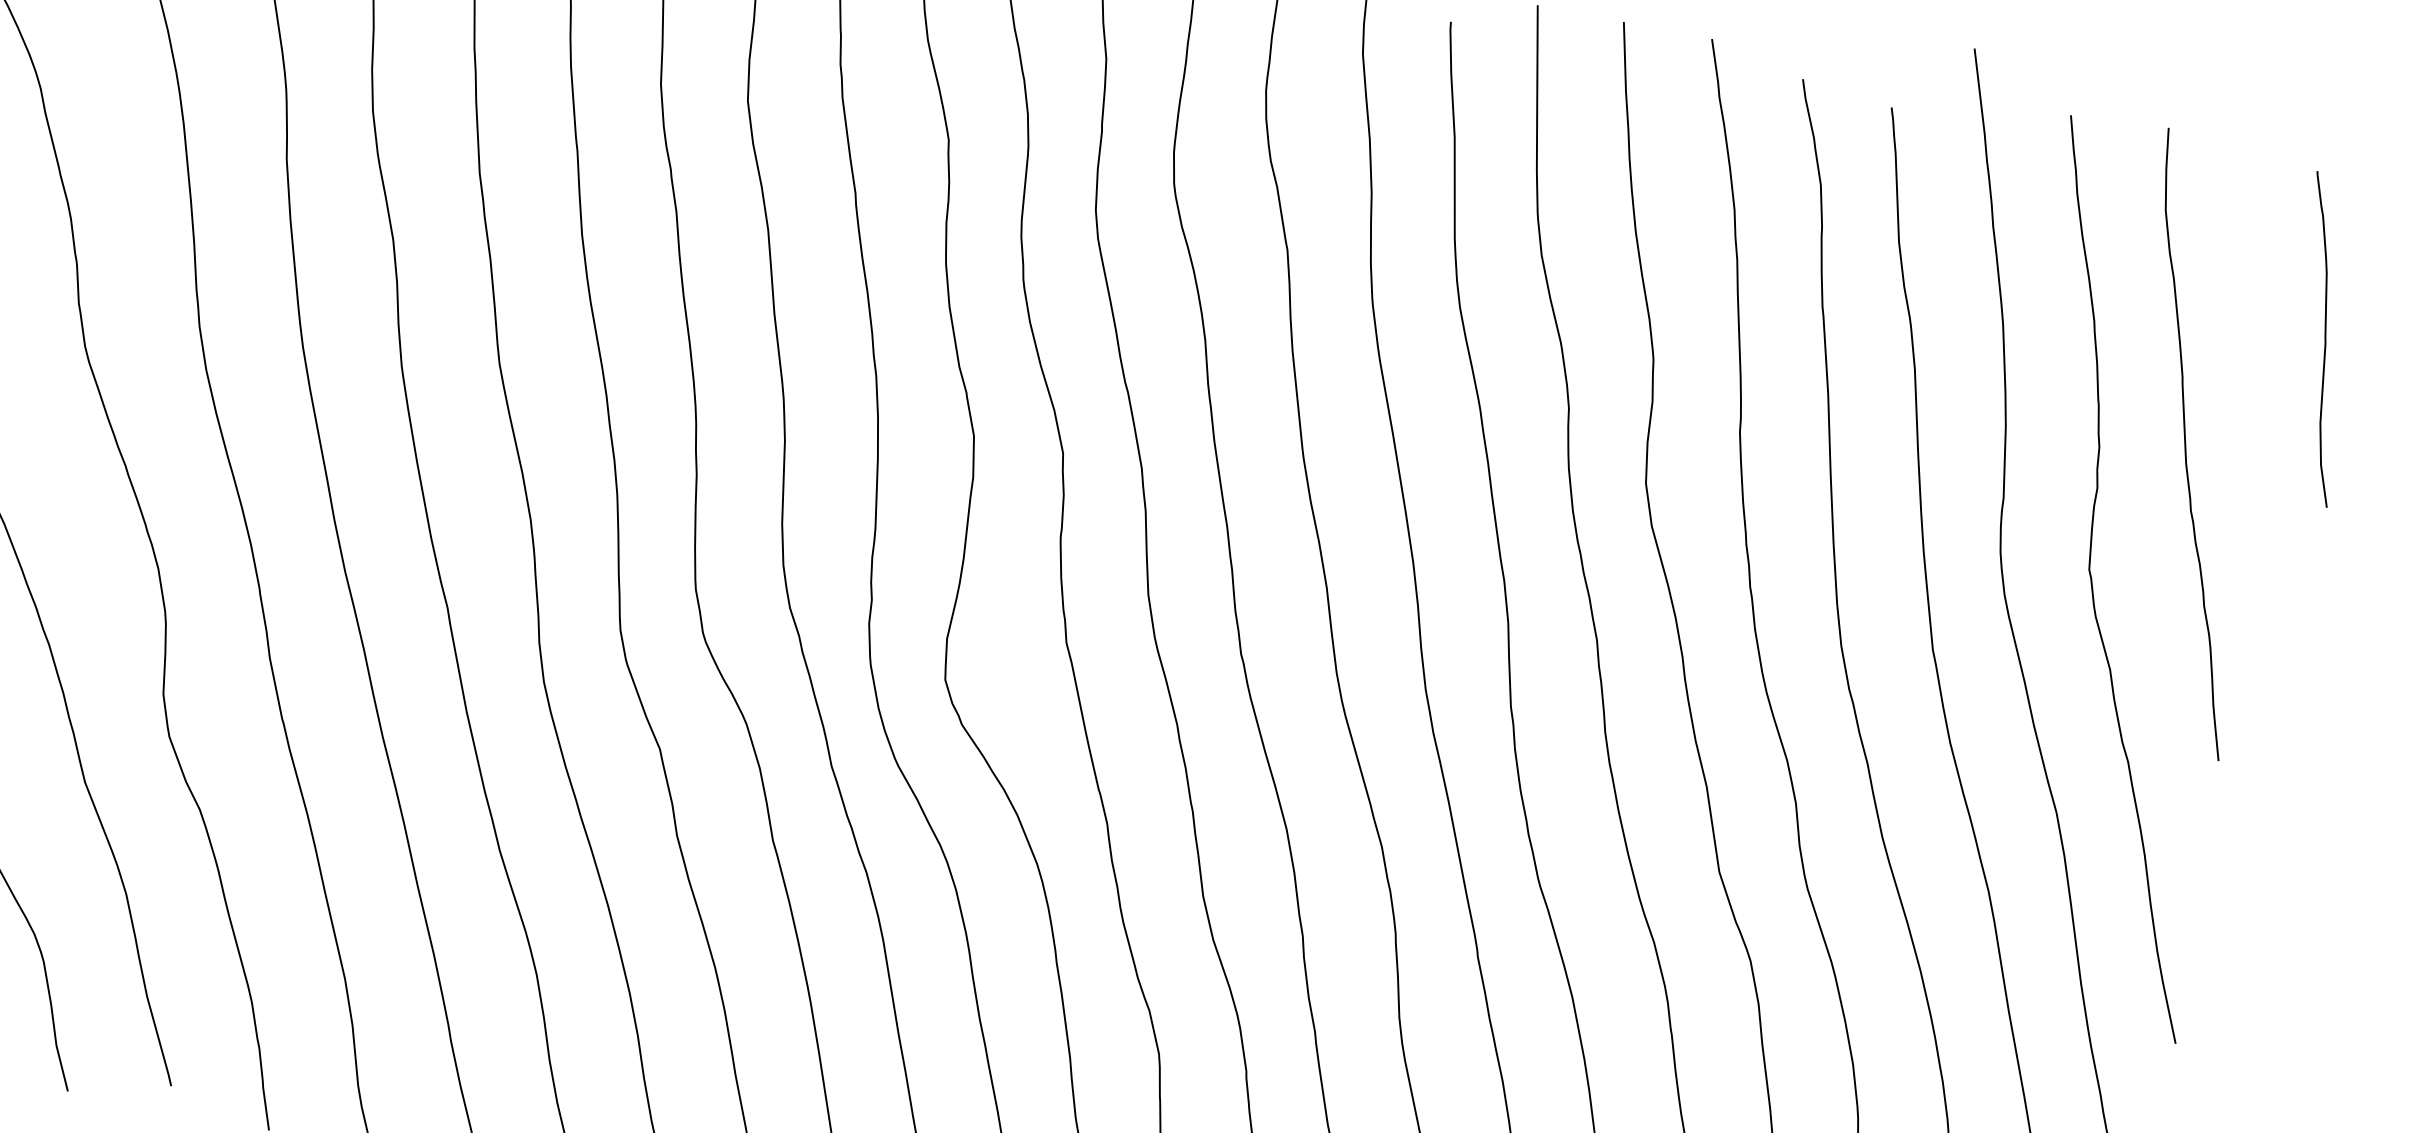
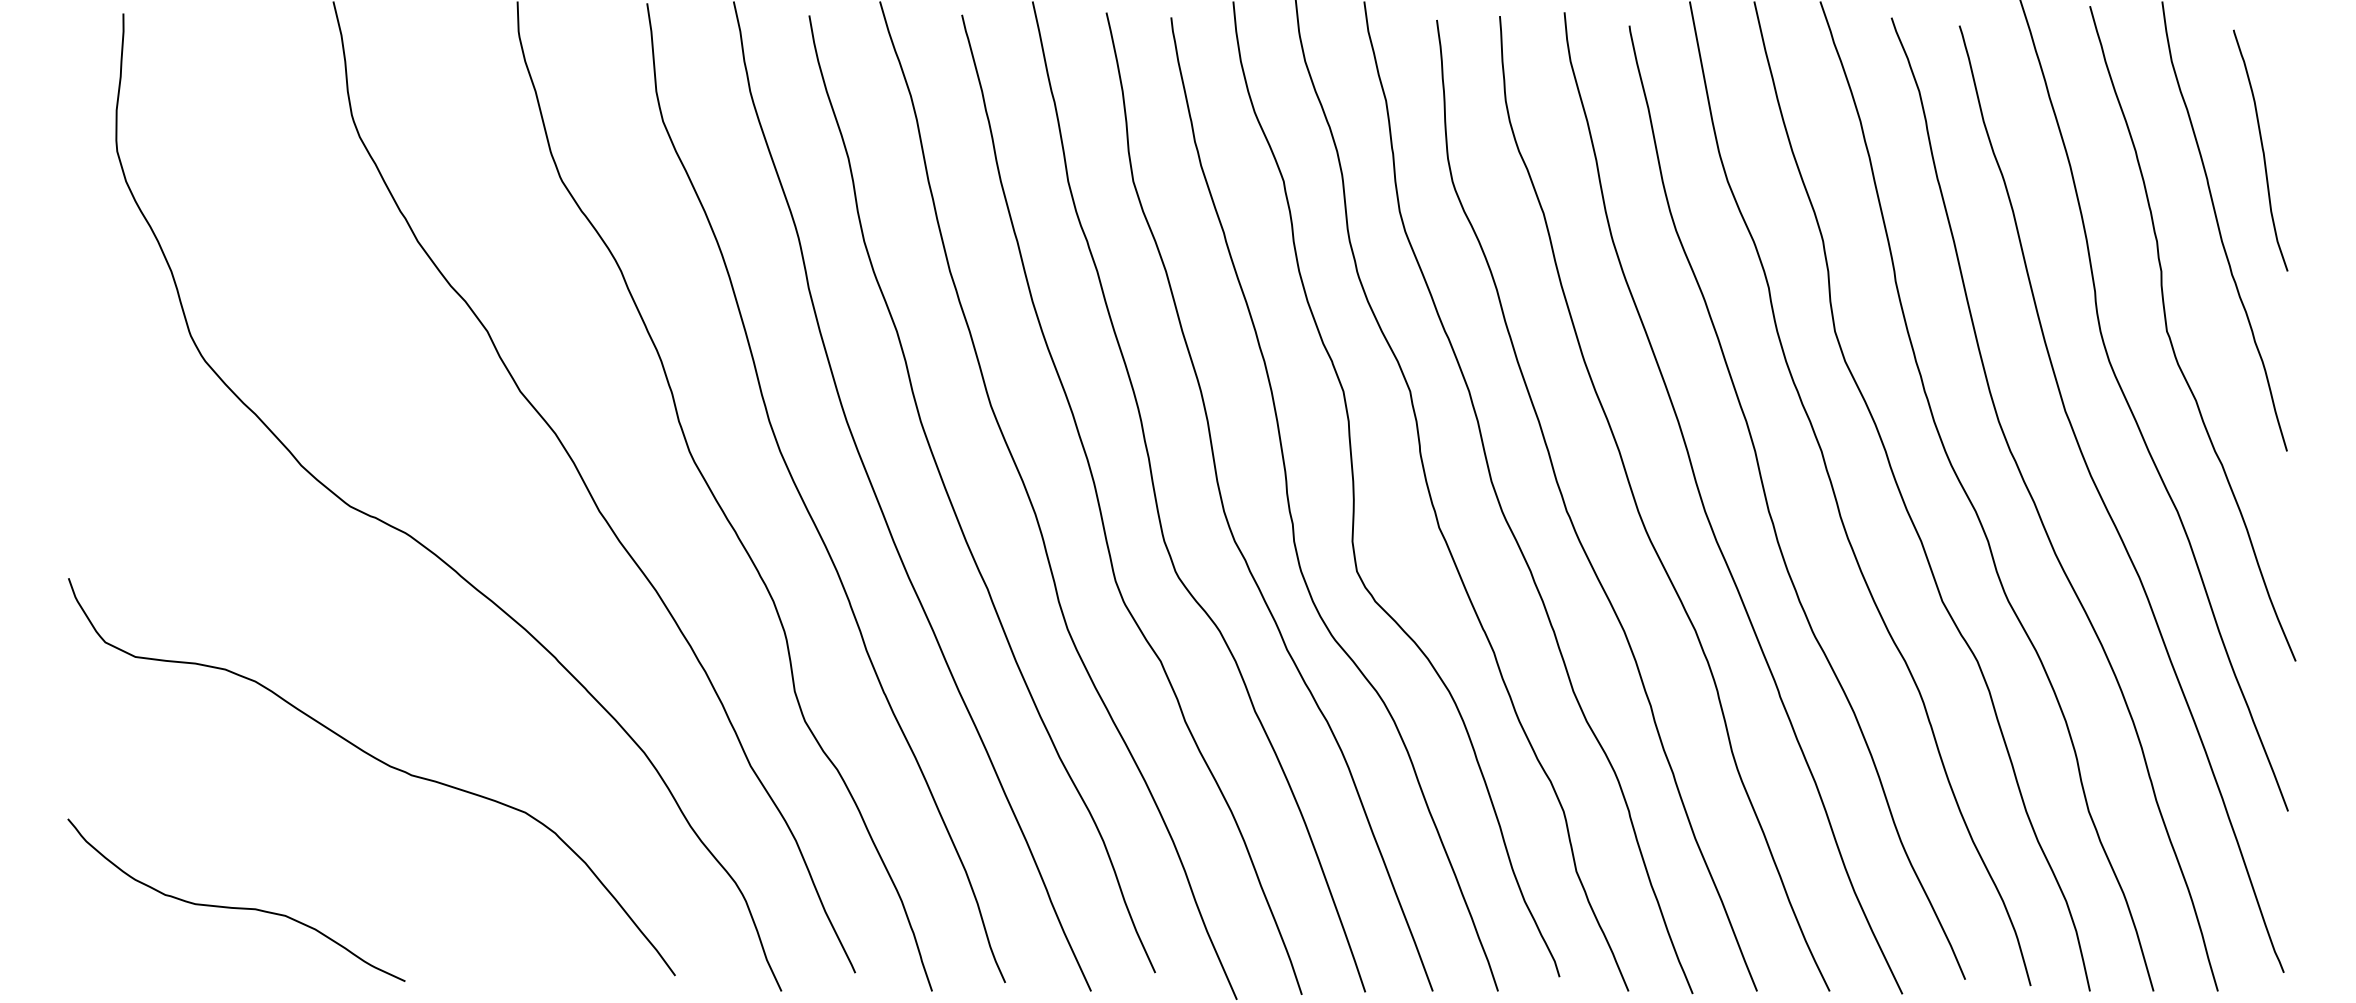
curve: (2324, 339) -> (2262, 150), moved

